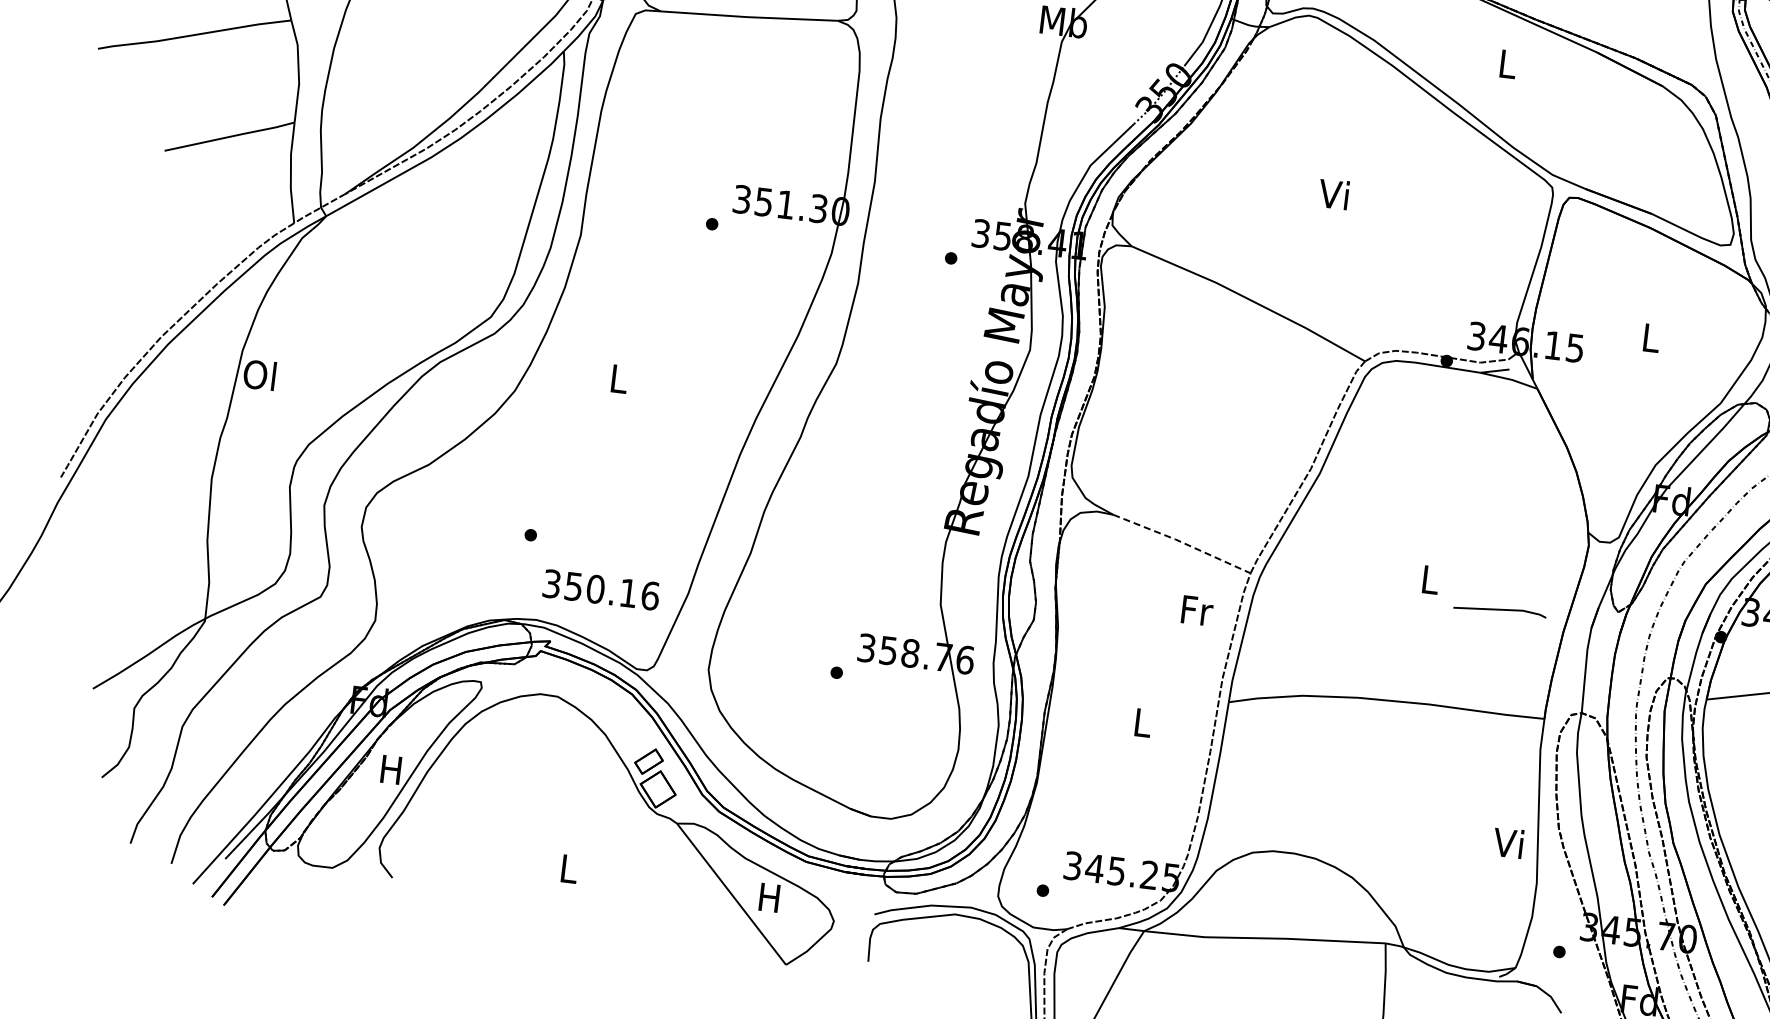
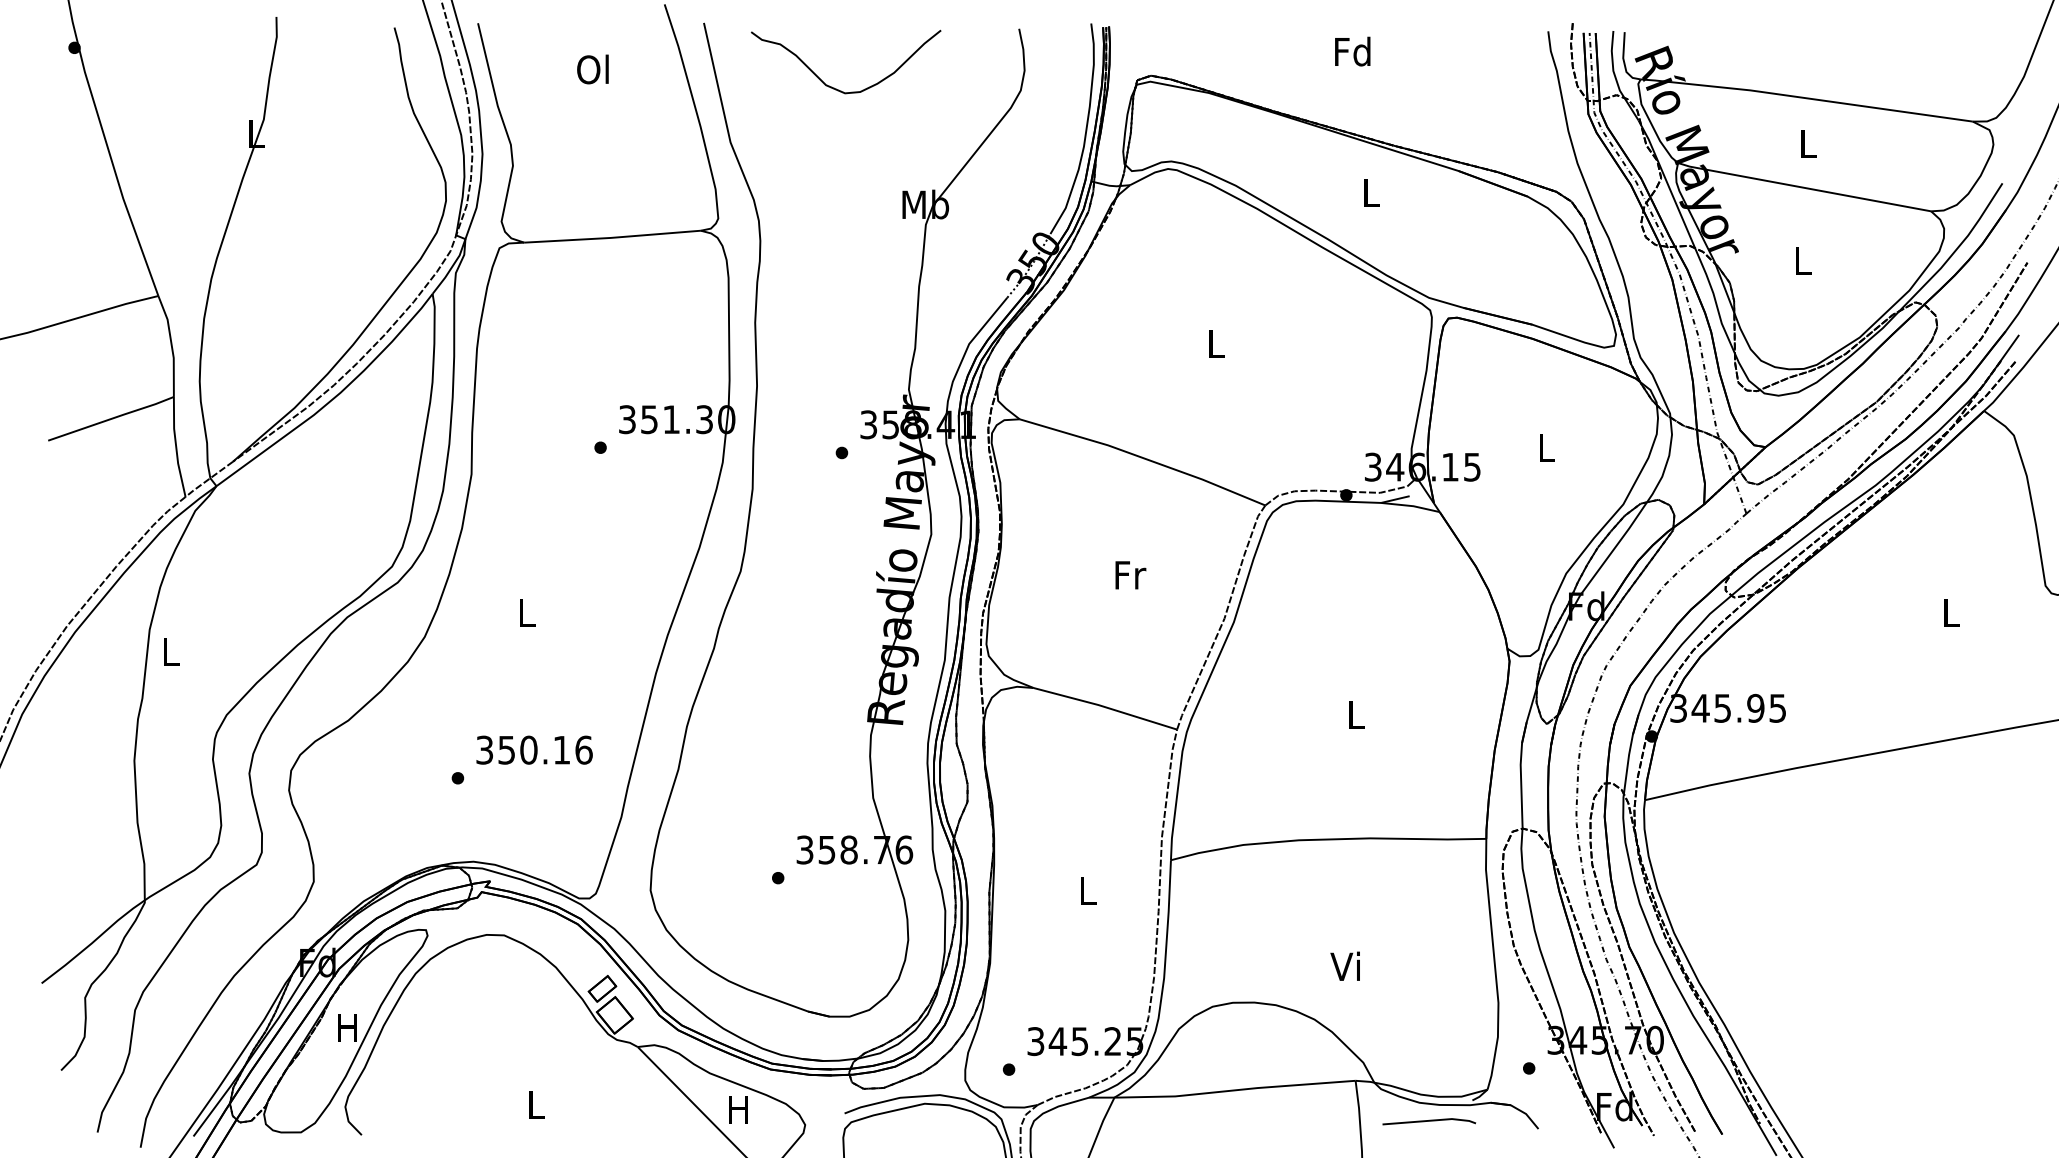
text: (1333, 193) -> (1213, 342), Vi -> L
text: (259, 374) -> (169, 651), Ol -> L
line: (1183, 542) -> (1106, 707), dashed -> solid
text: (601, 589) -> (534, 749), moved
line: (1500, 610) -> (1429, 1121), moved
text: (1197, 611) -> (1130, 575), moved
text: (1507, 842) -> (1344, 965), moved

